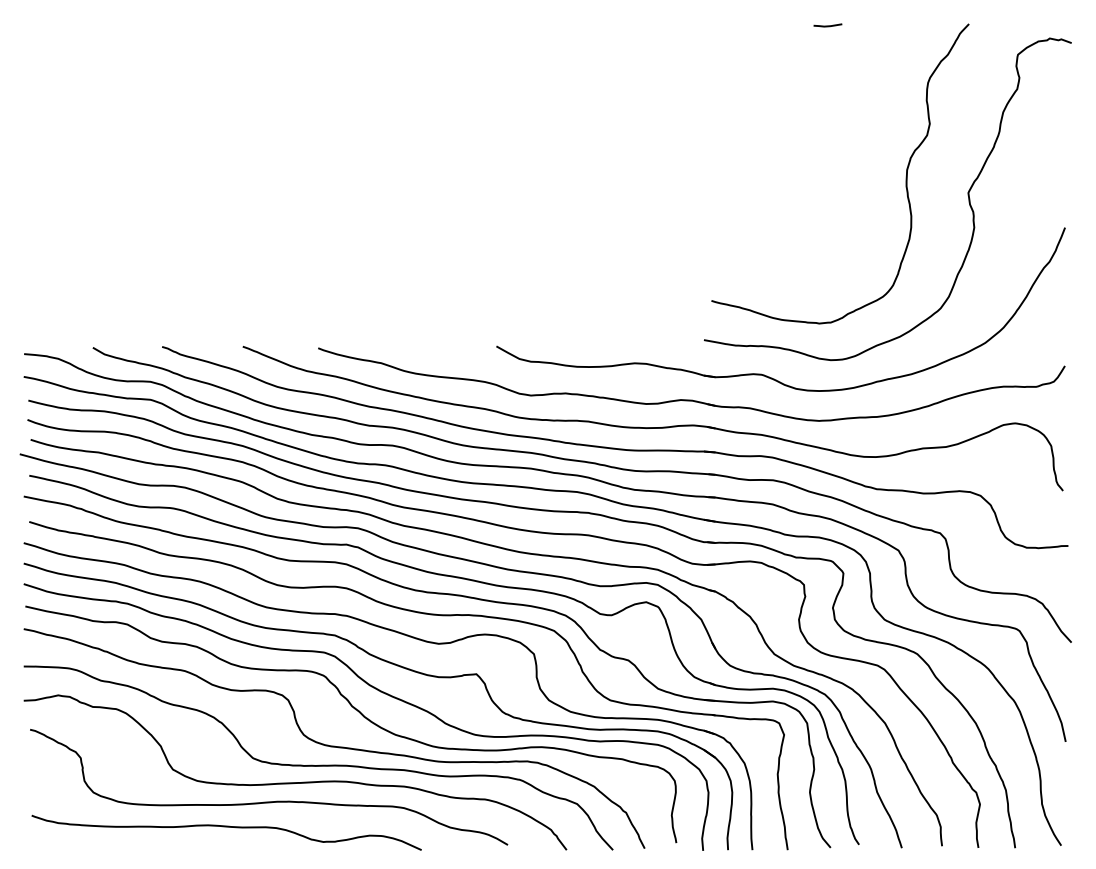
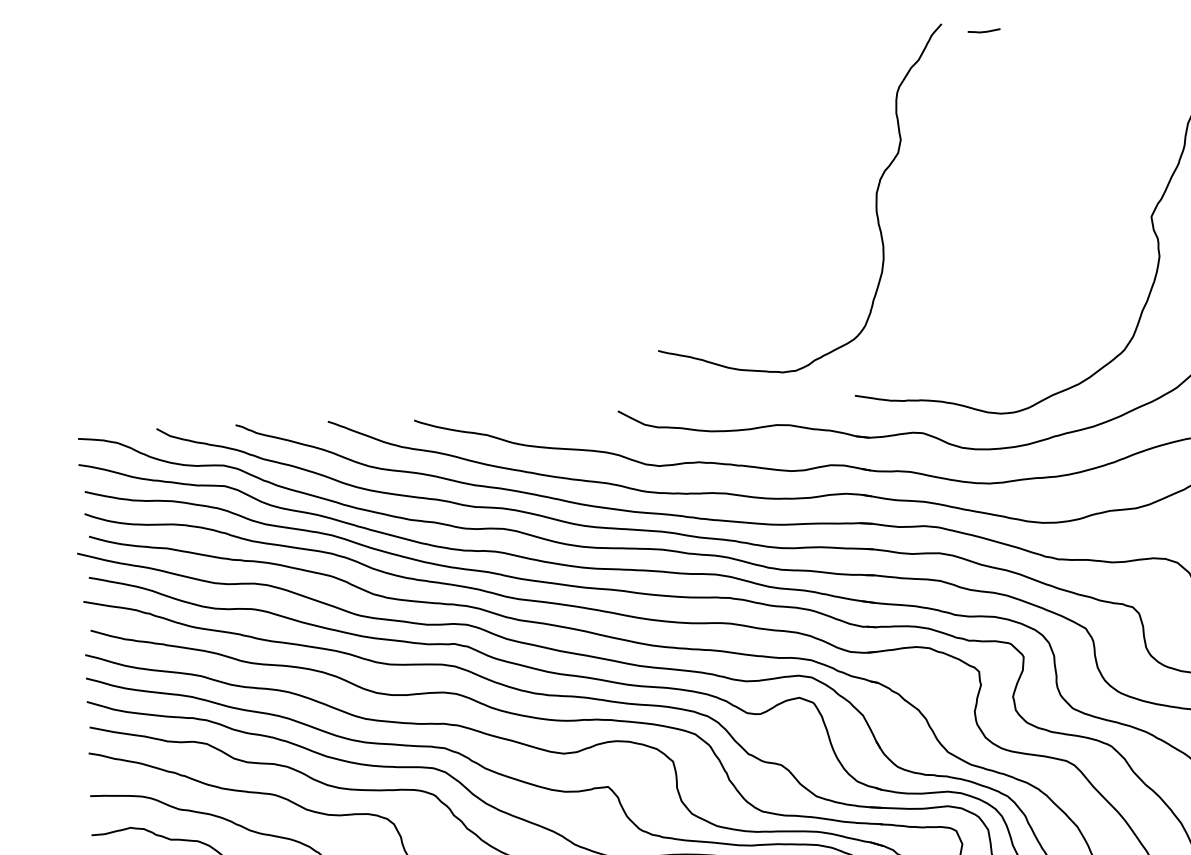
curve: (905, 176) -> (875, 200), moved

